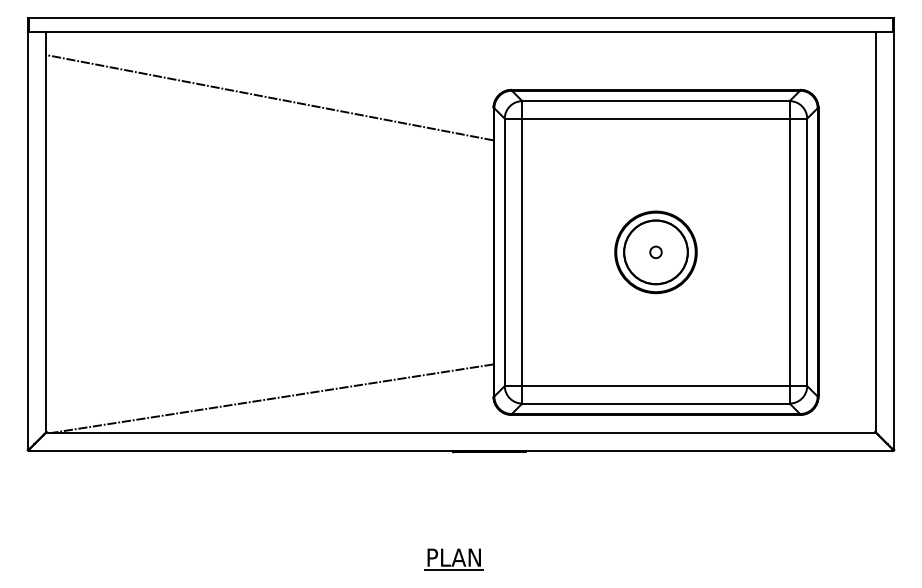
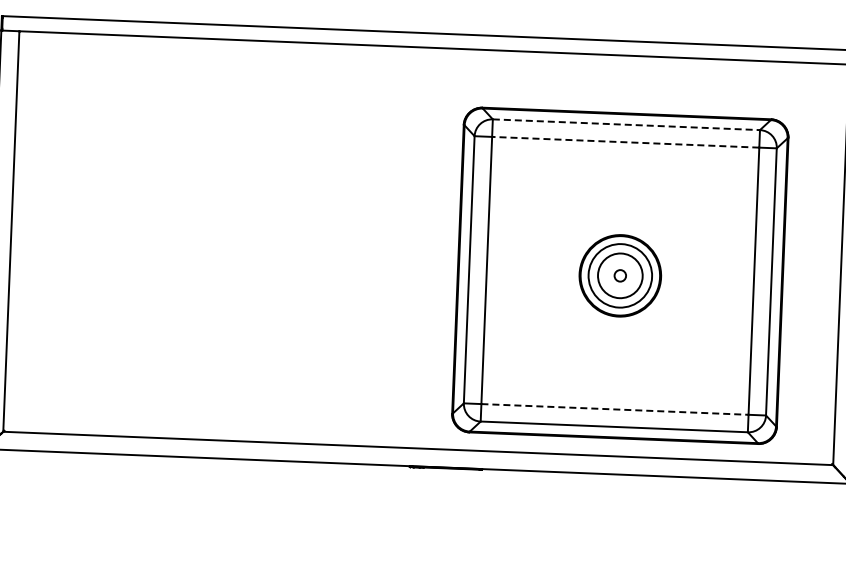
line: (269, 97) -> (240, 105), removed
line: (656, 101) -> (626, 125), solid -> dashed
line: (656, 118) -> (626, 142), solid -> dashed
circle: (655, 252) -> (619, 275), size x0.7
line: (656, 386) -> (615, 409), solid -> dashed
line: (272, 398) -> (231, 406), removed

